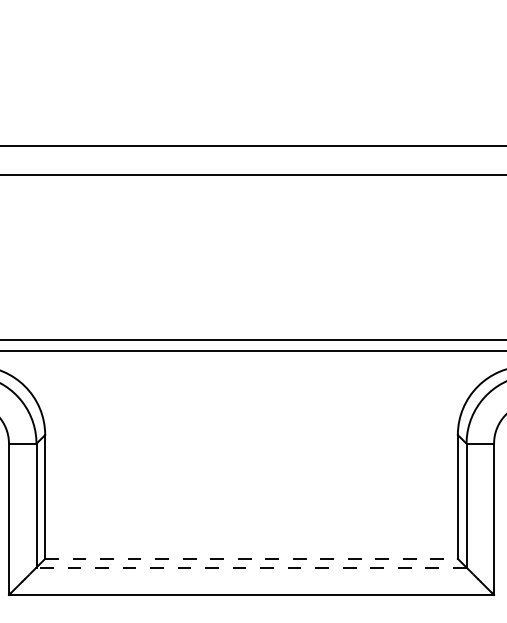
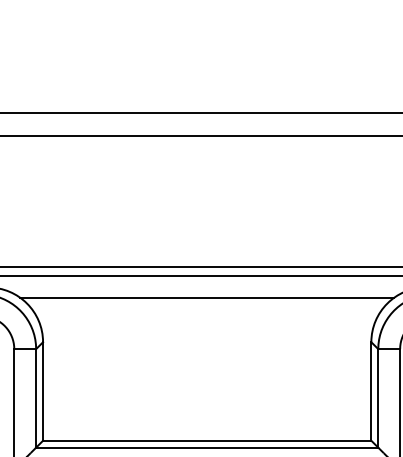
line: (251, 378) -> (207, 297), added
line: (252, 558) -> (207, 440), dashed -> solid
line: (251, 567) -> (207, 447), dashed -> solid

